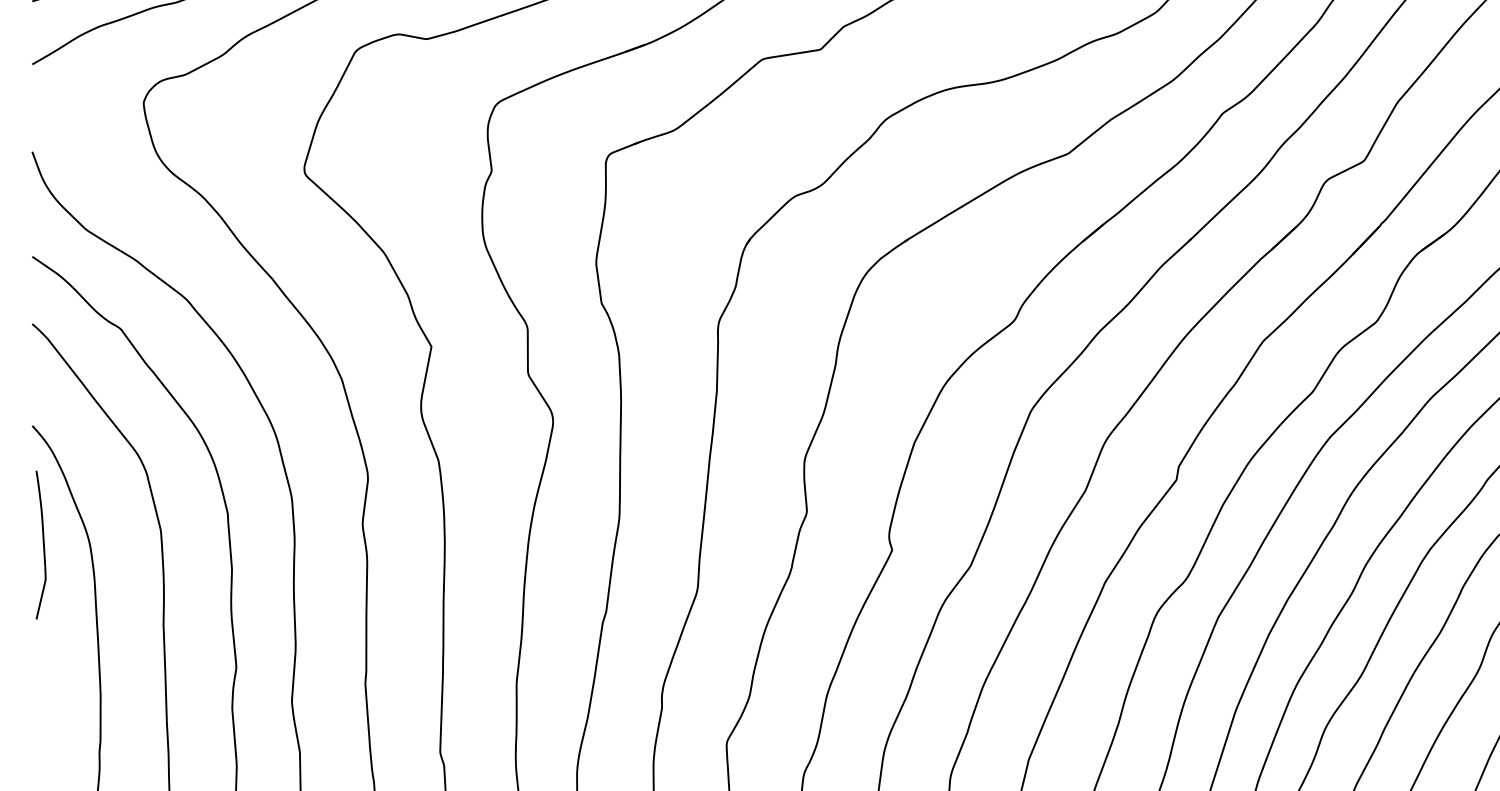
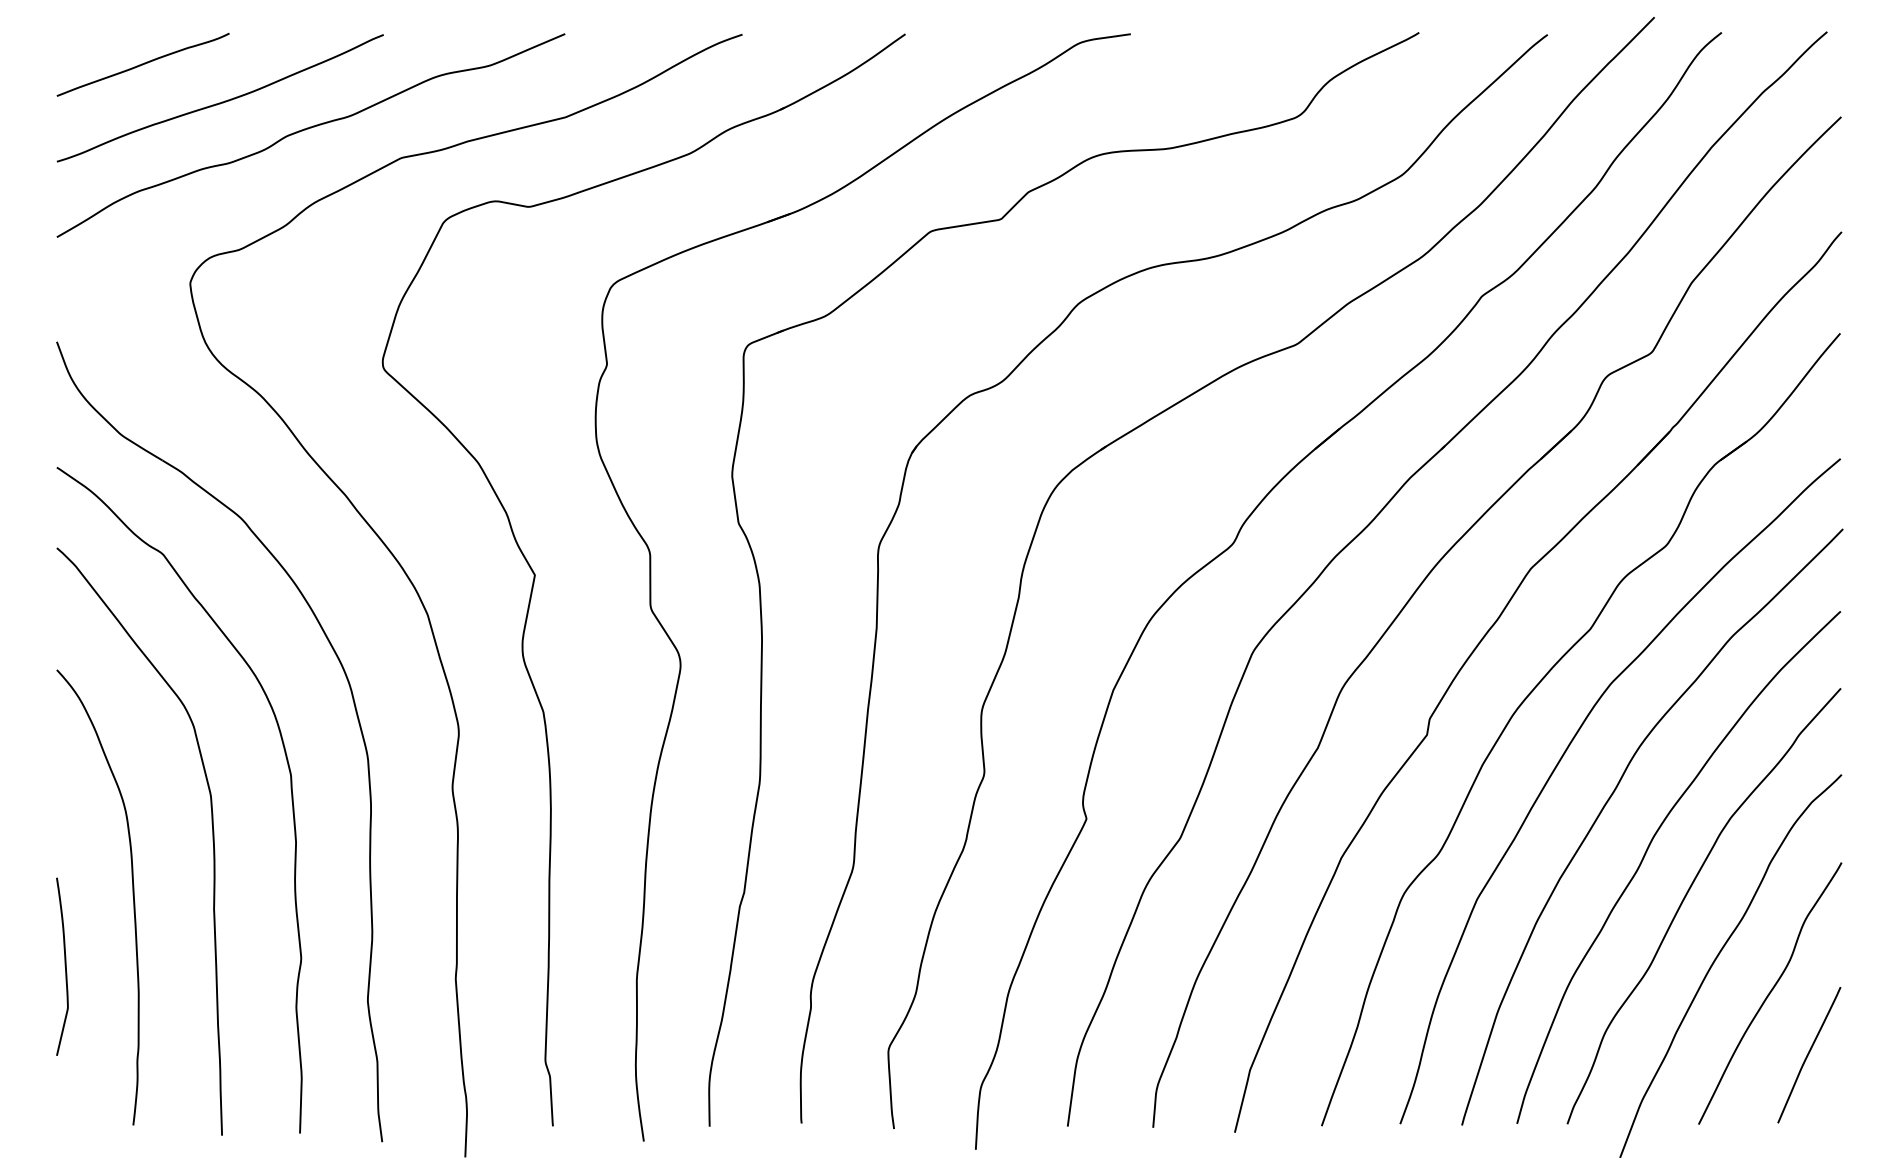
curve: (42, 544) -> (64, 966), moved

